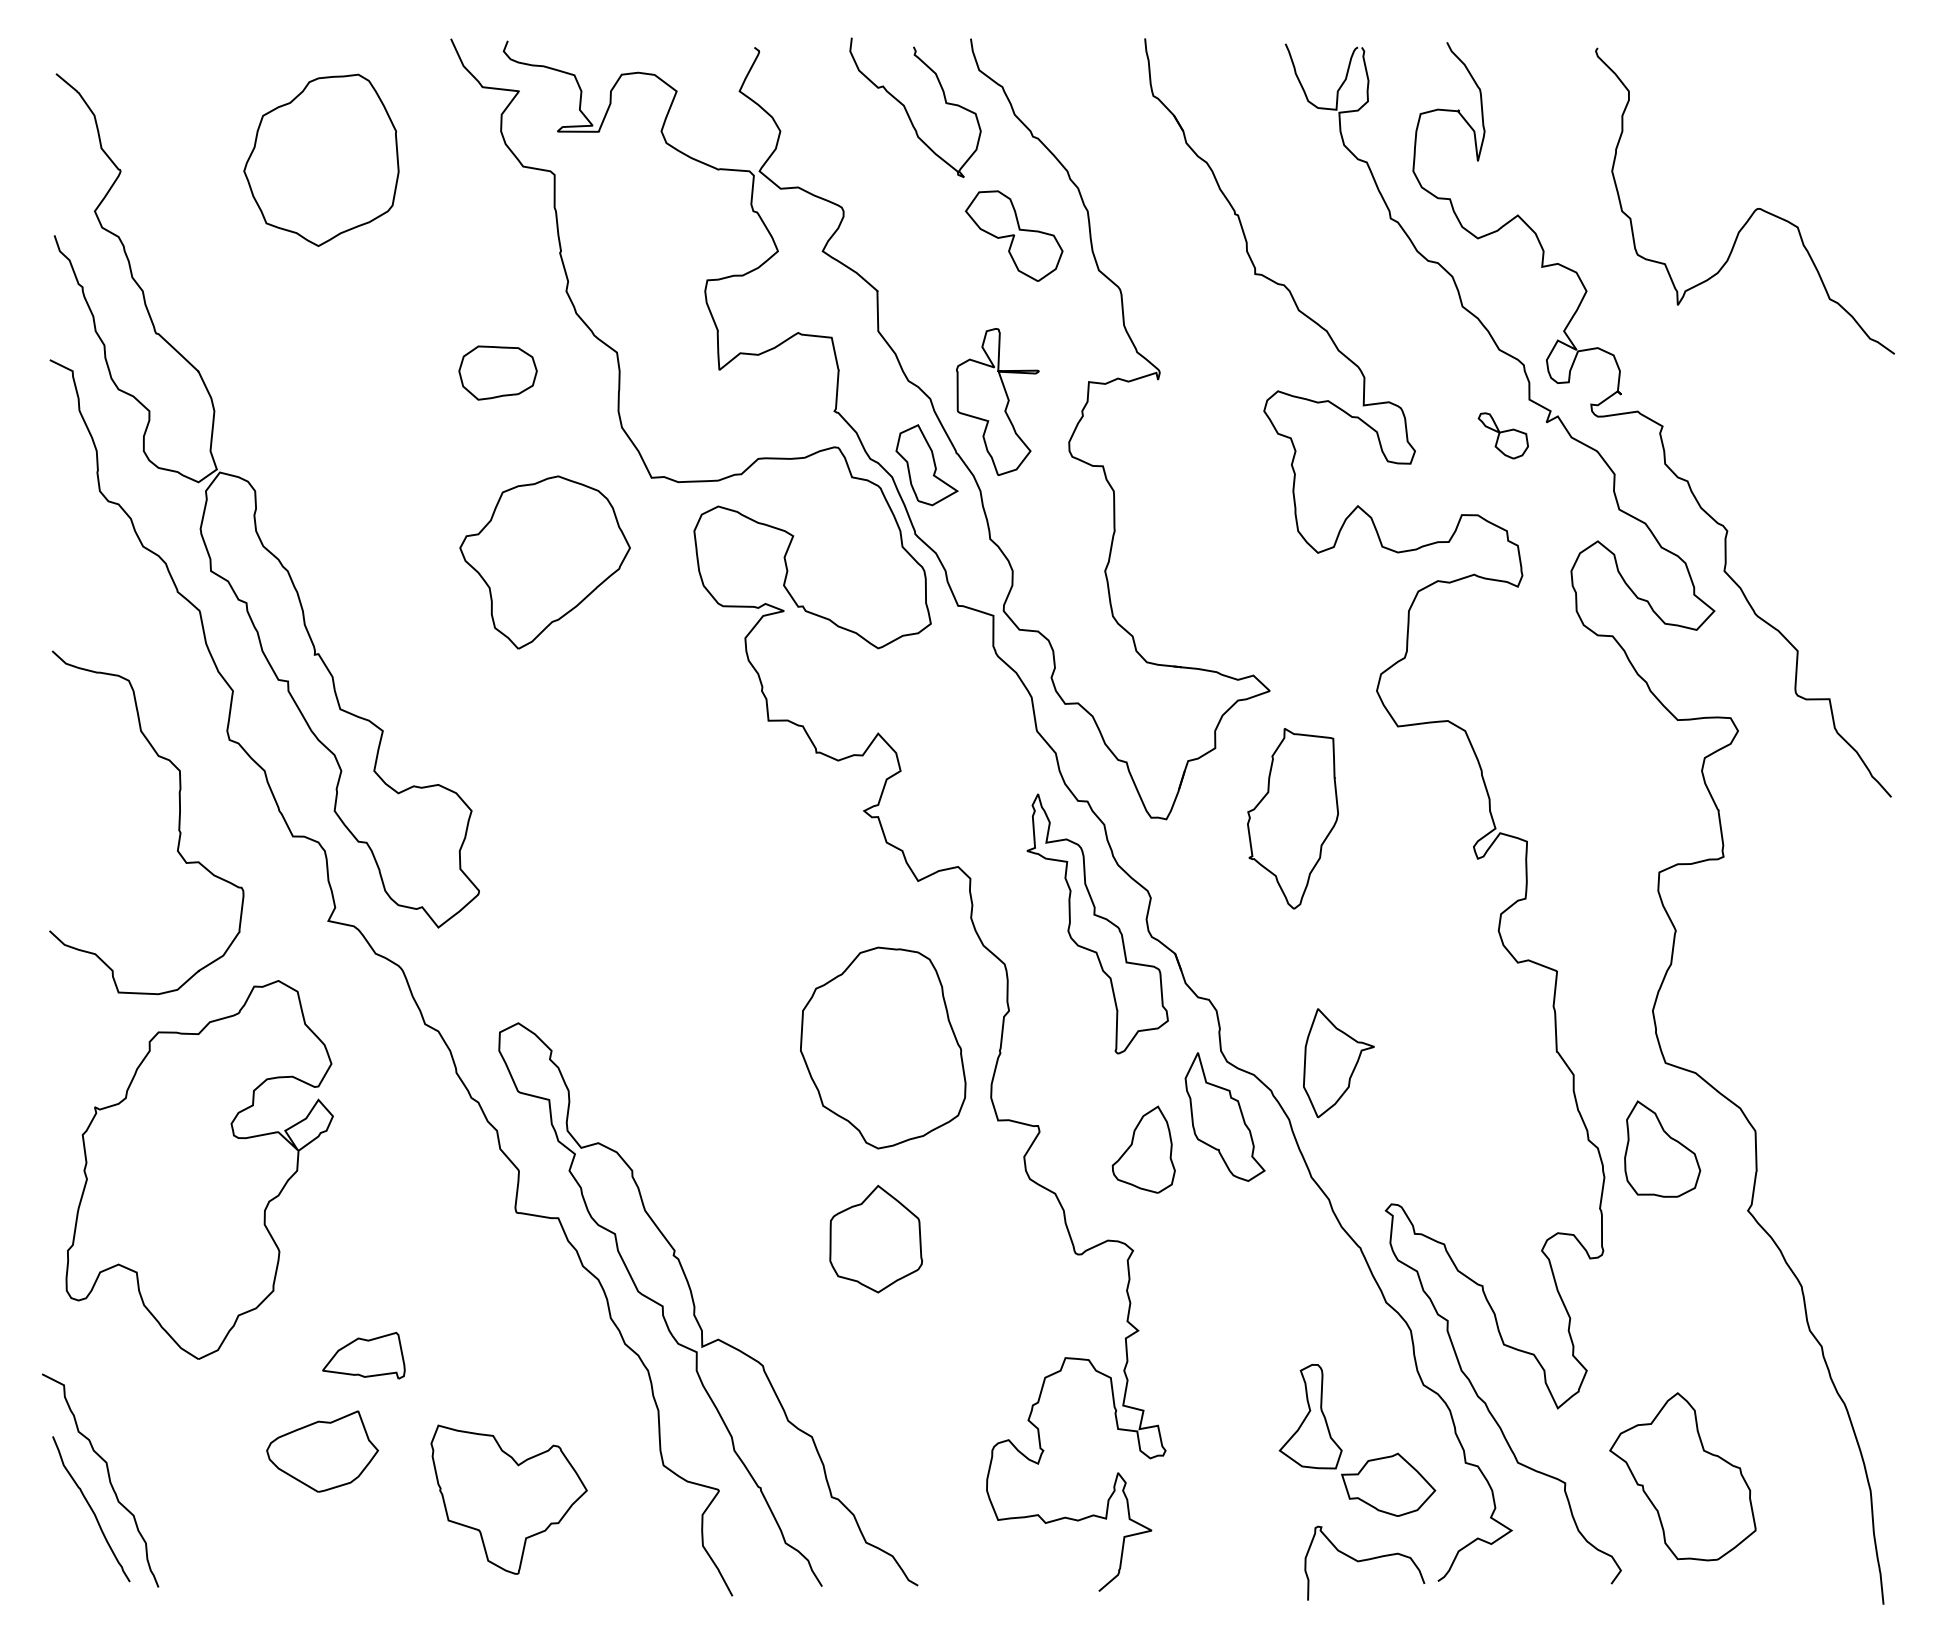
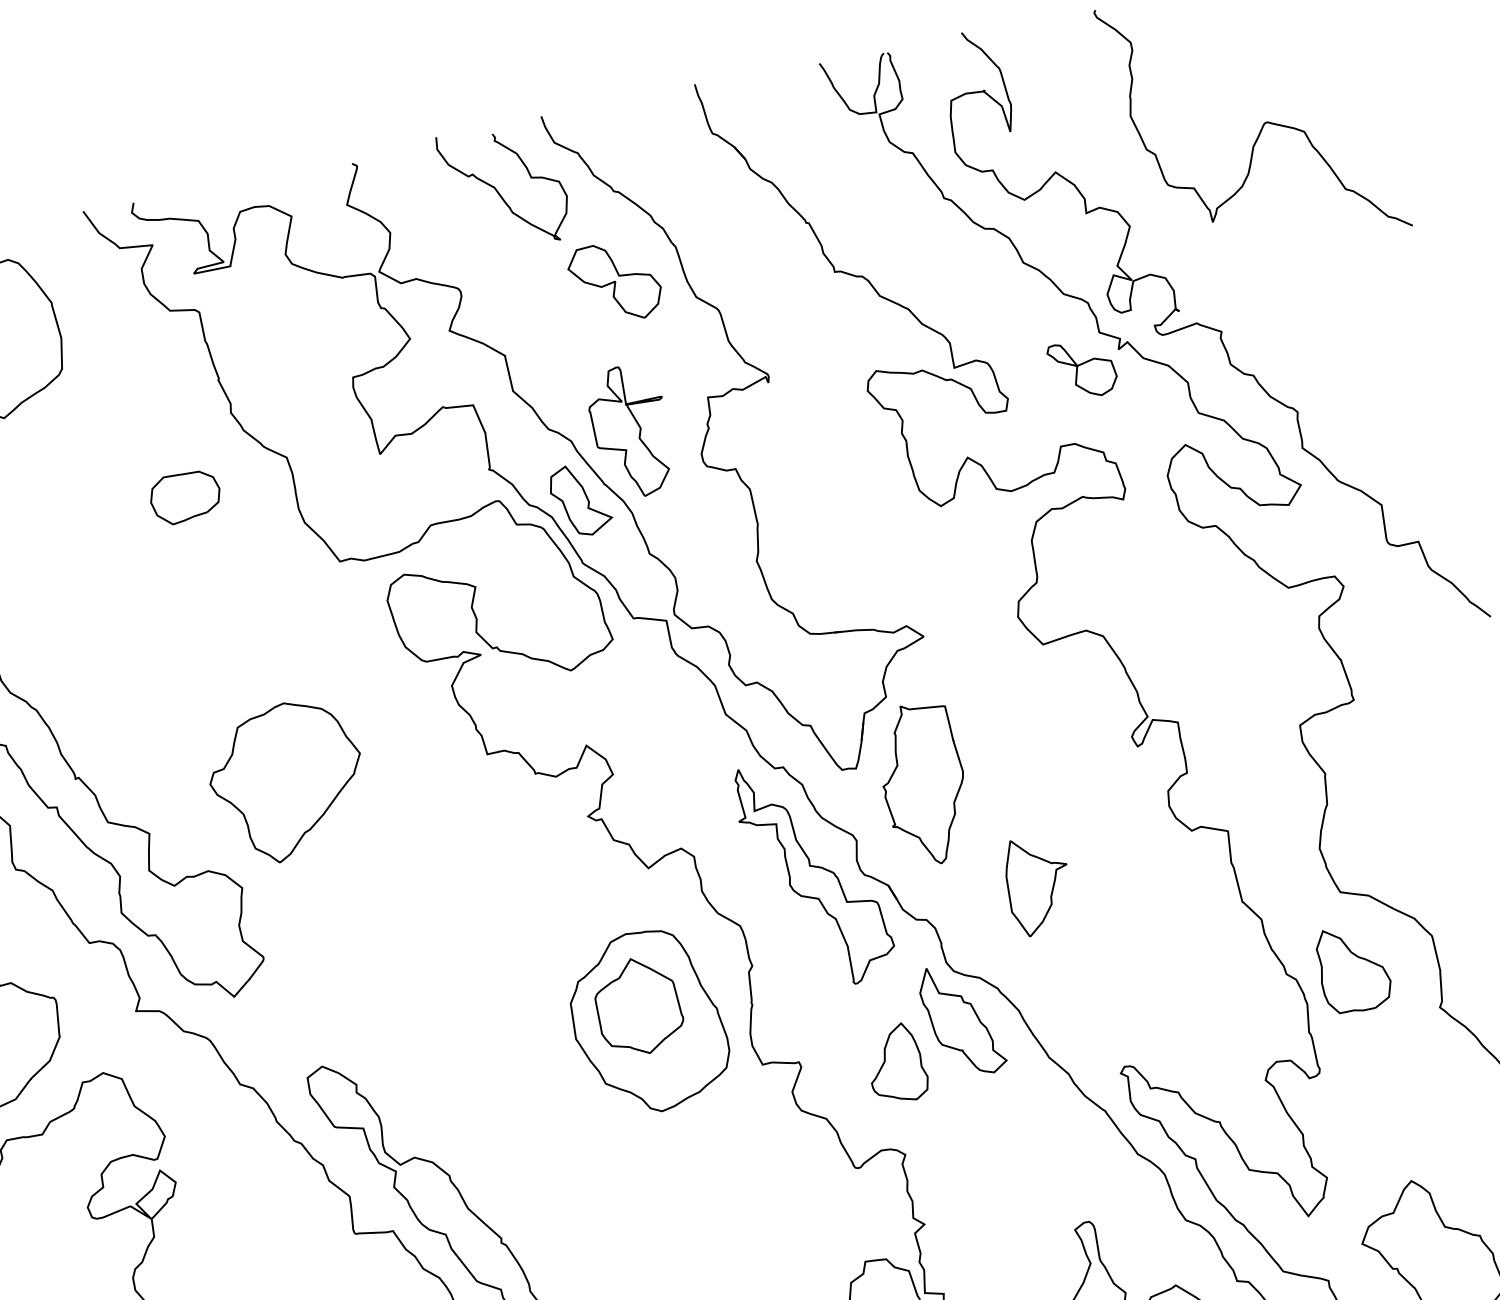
part: (1503, 435) -> (1083, 368), size x1.43
part: (544, 562) -> (287, 781), moved
part: (1293, 818) -> (924, 783), moved
part: (1338, 1063) -> (1038, 885), moved
part: (875, 1238) -> (637, 1006), moved

